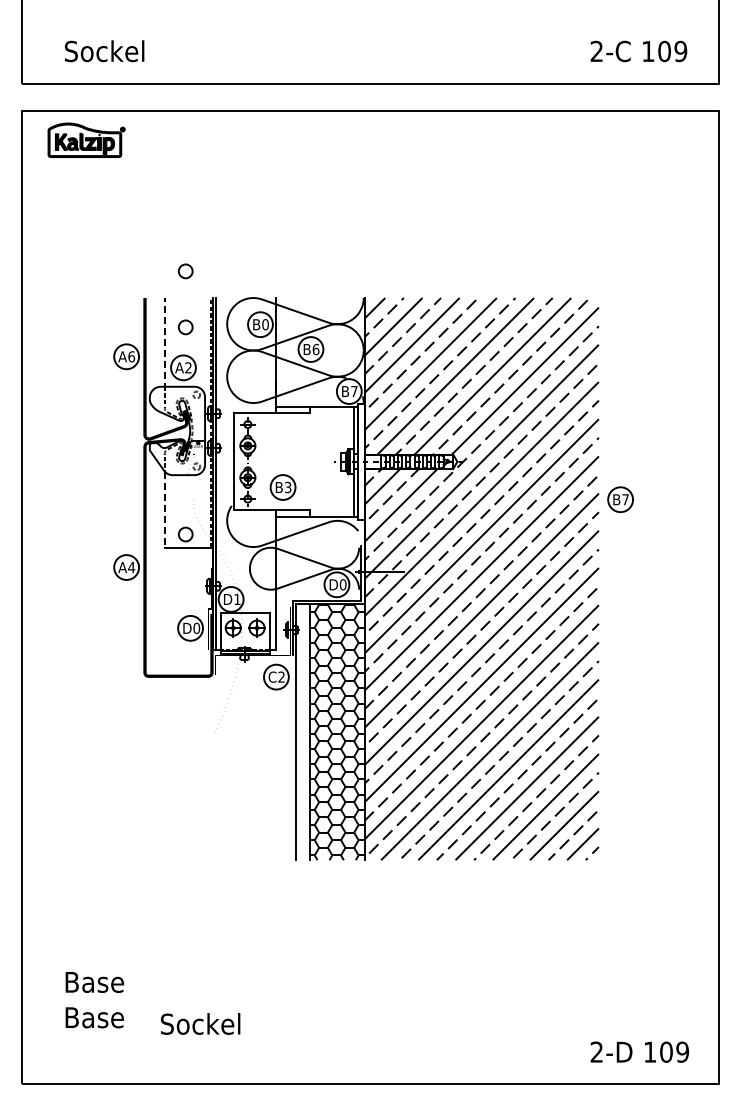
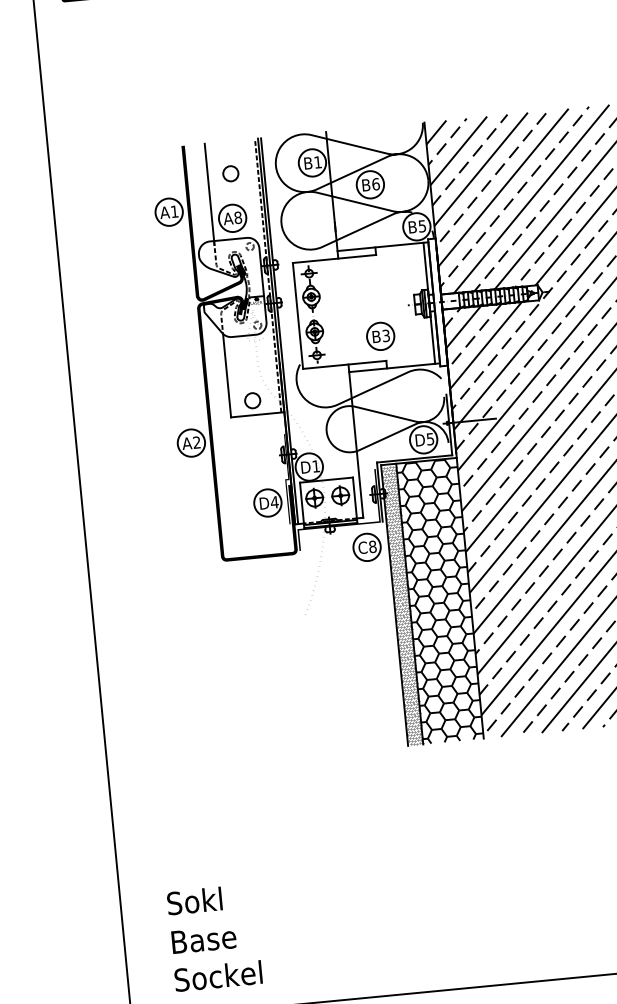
circle: (185, 271) -> (224, 112), removed
text: (265, 324) -> (317, 162), B0 -> B1
line: (164, 343) -> (209, 193), dashed -> solid
text: (131, 356) -> (174, 211), A6 -> A1
text: (188, 367) -> (238, 217), A2 -> A8
text: (354, 391) -> (422, 226), B7 -> B5
part: (282, 487) -> (380, 336), moved
line: (164, 510) -> (226, 376), dashed -> solid
text: (131, 566) -> (196, 441), A4 -> A2
text: (342, 584) -> (429, 438), D0 -> D5
text: (196, 627) -> (274, 501), D0 -> D4
text: (281, 676) -> (372, 546), C2 -> C8
hatch: (303, 732) -> (402, 605), added
text: (93, 981) -> (198, 900), Base -> Sokl
text: (200, 1023) -> (218, 975), moved

